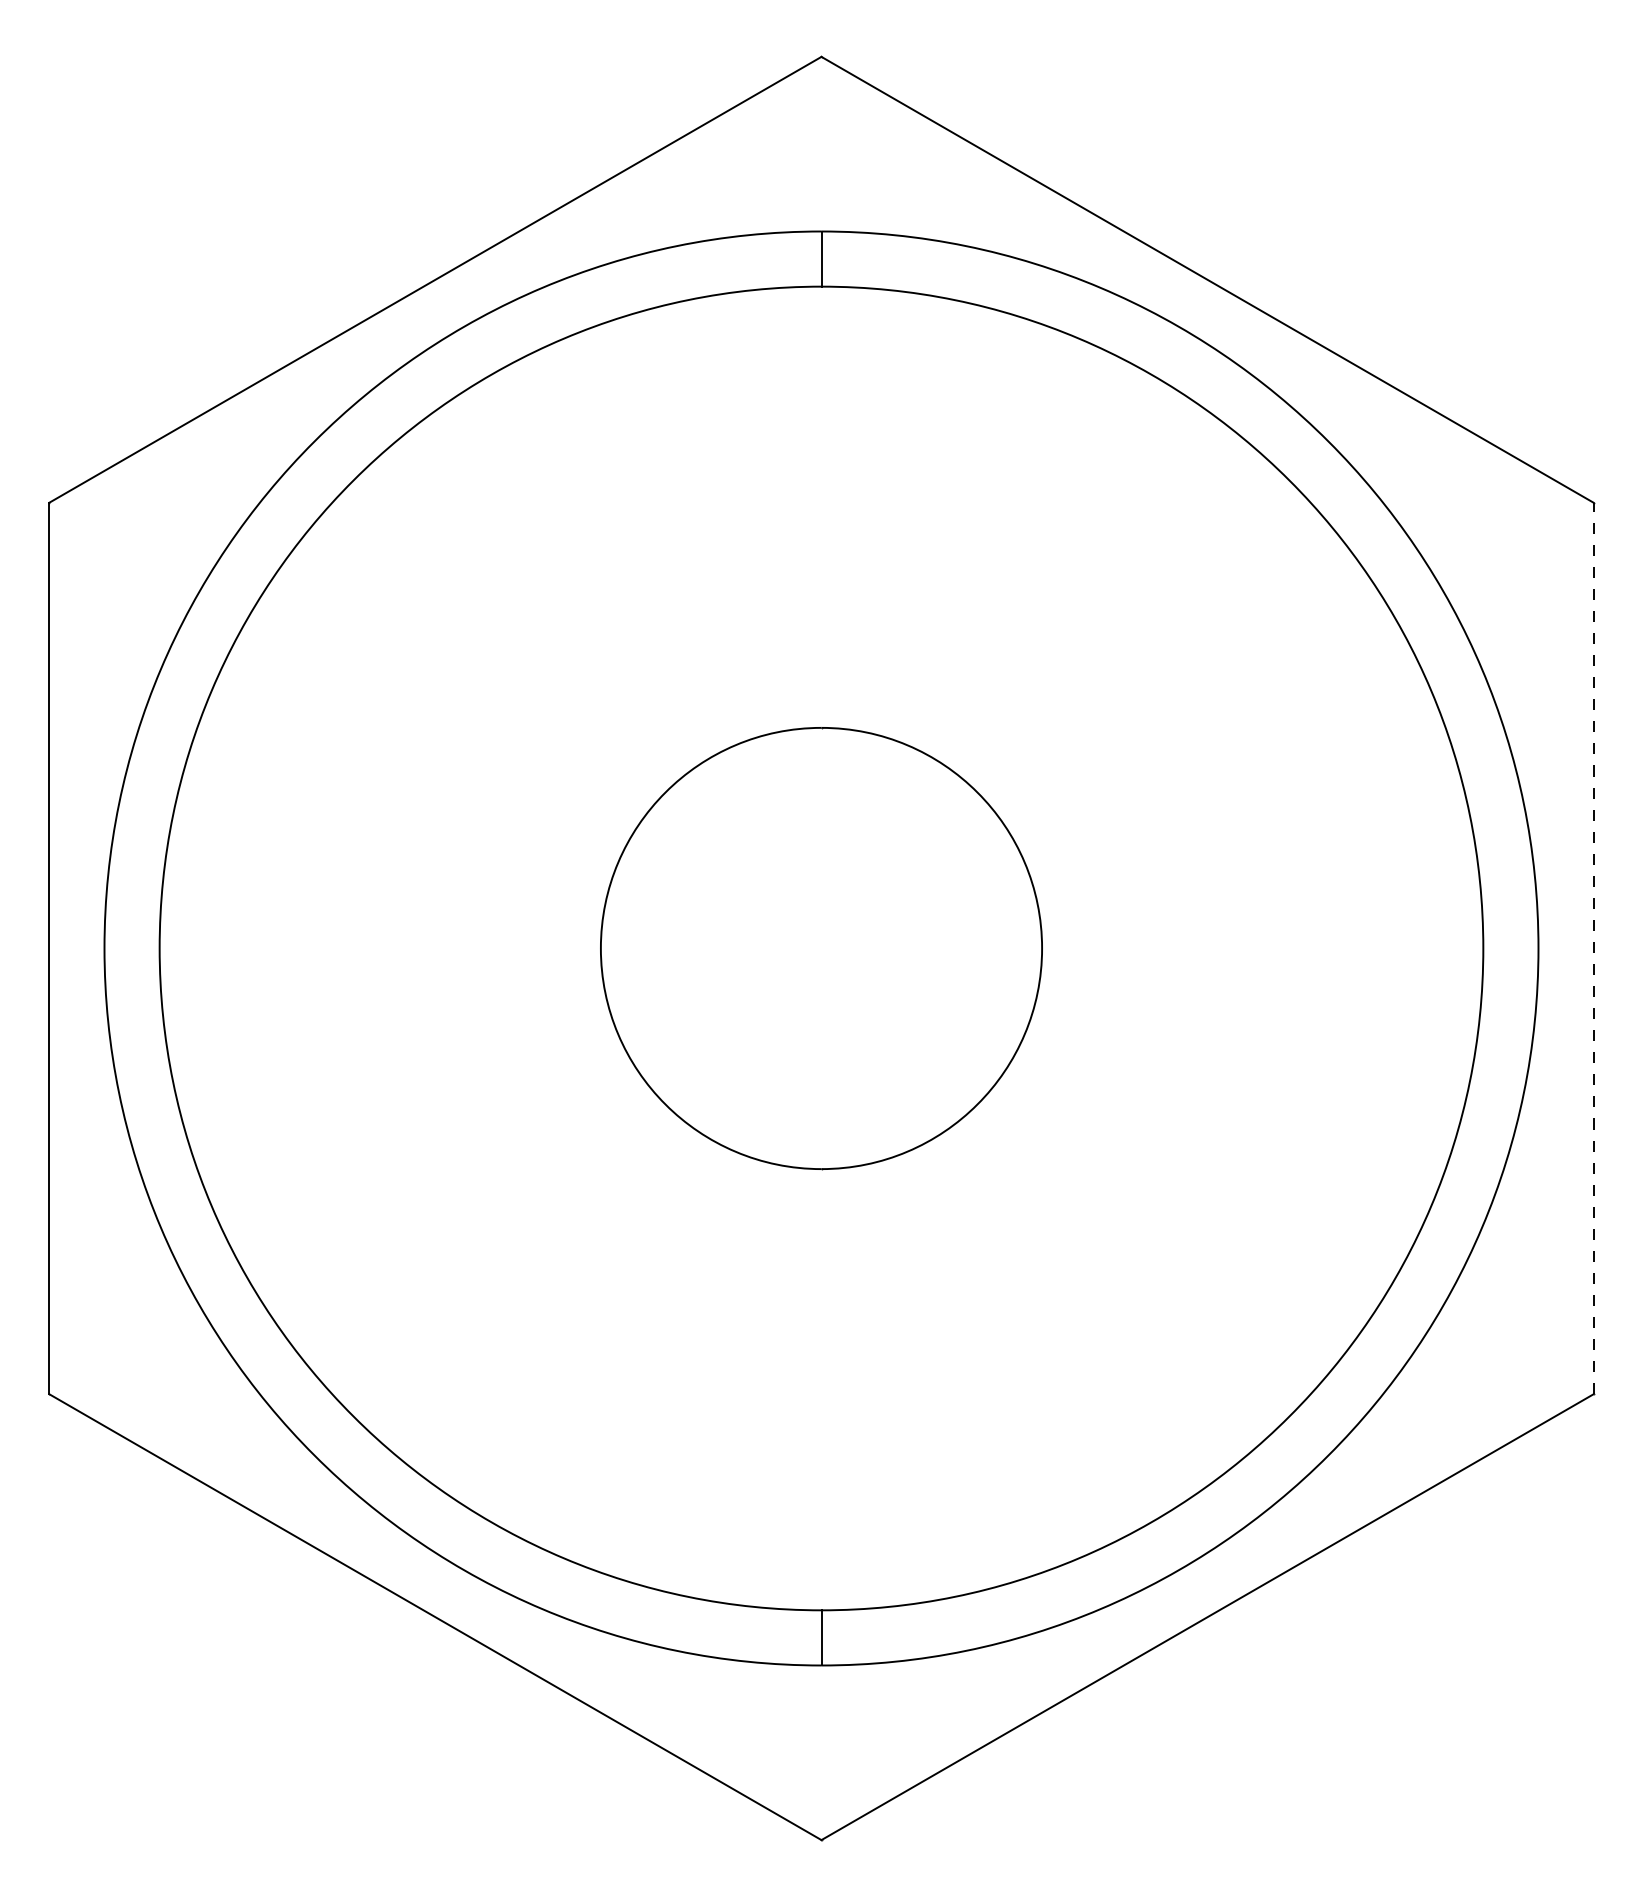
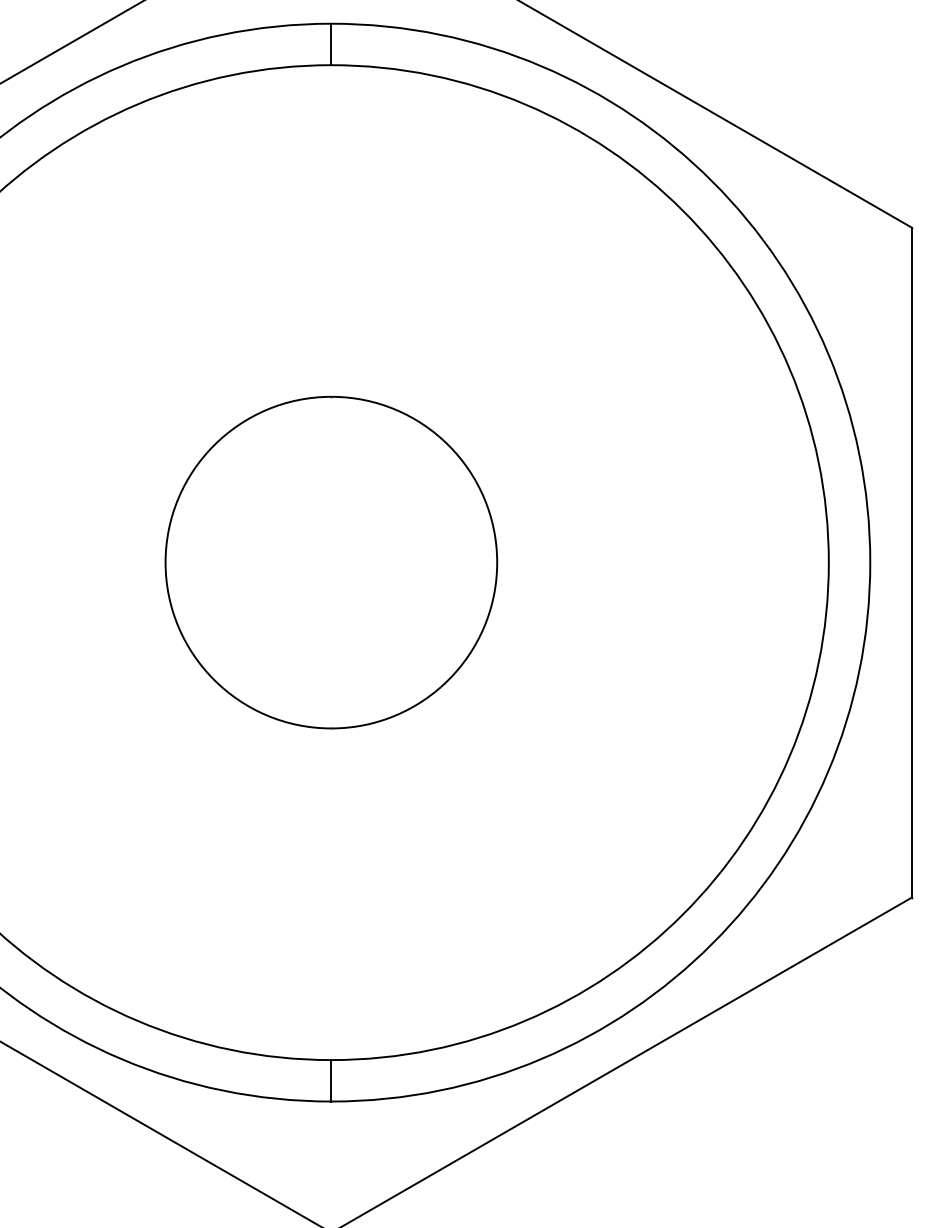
line: (1593, 948) -> (911, 562), dashed -> solid

